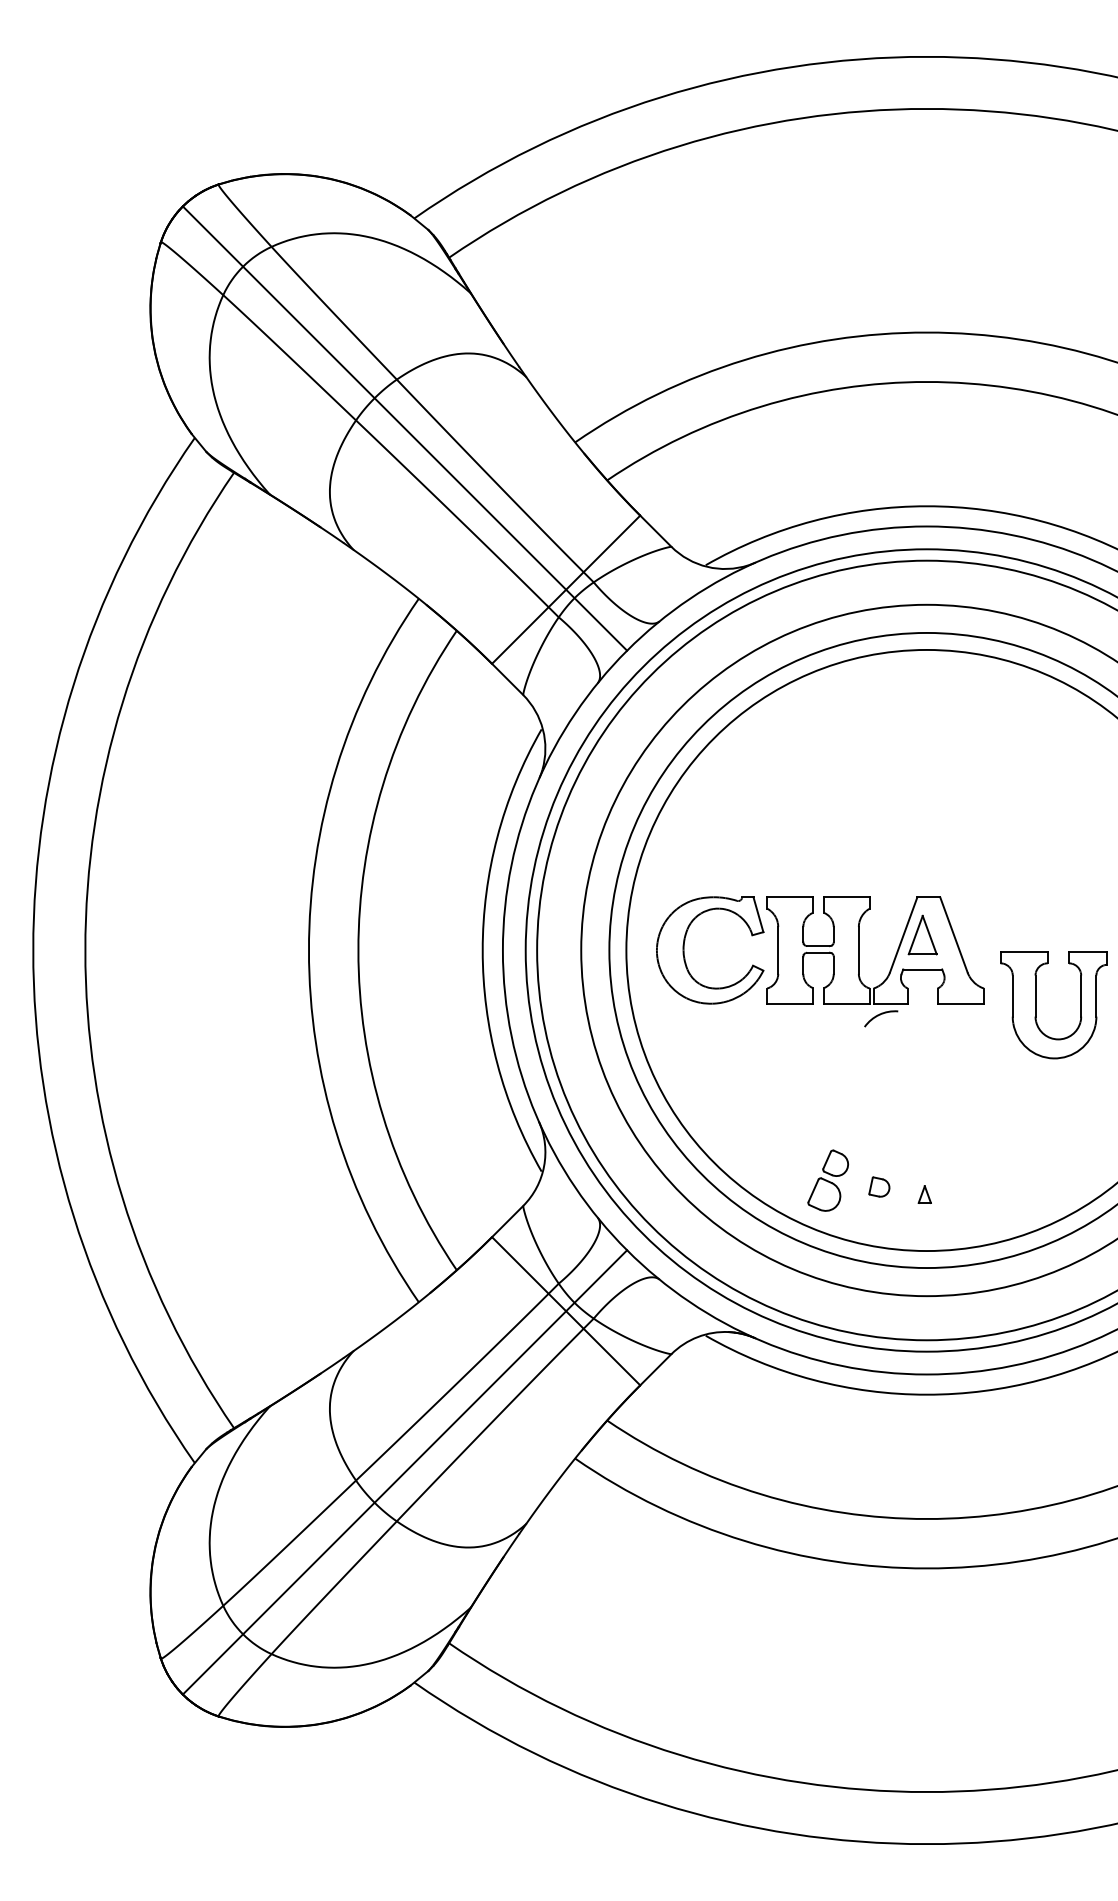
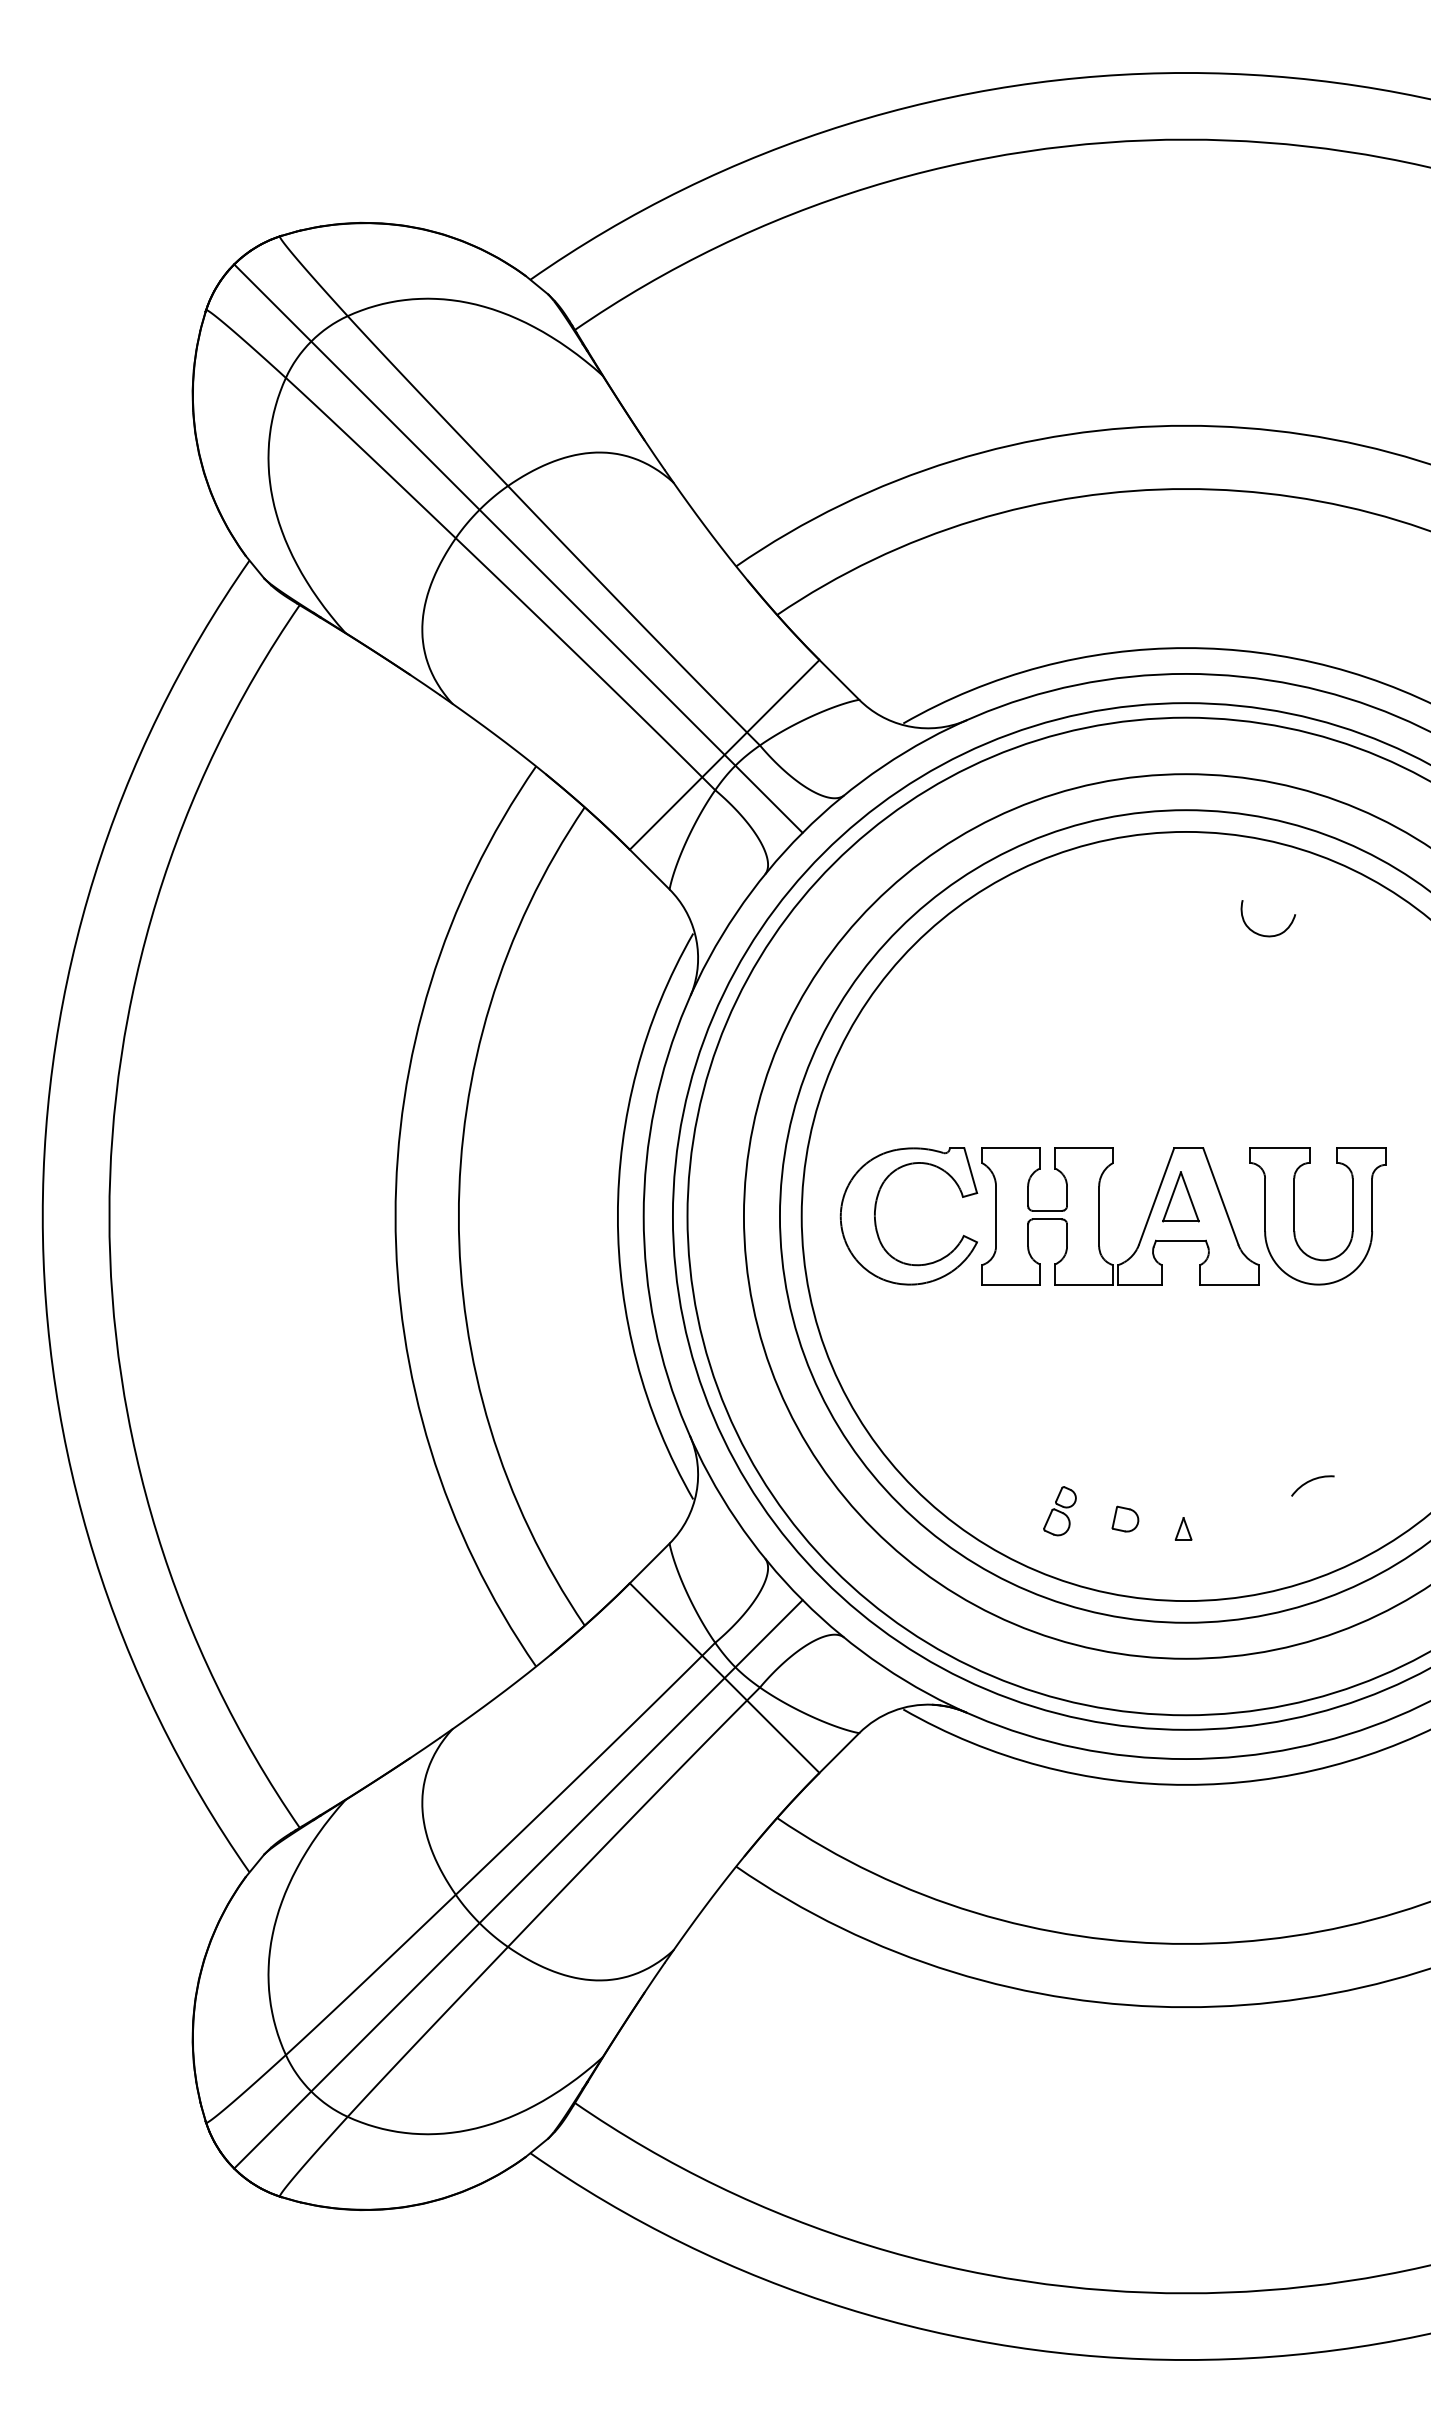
curve: (991, 730) -> (1268, 935), added
part: (1035, 1005) -> (1294, 1216), moved
arc: (880, 1015) -> (1311, 1481), moved
part: (827, 1181) -> (1059, 1511), size x0.62

